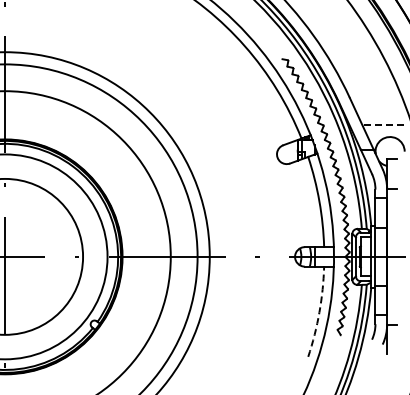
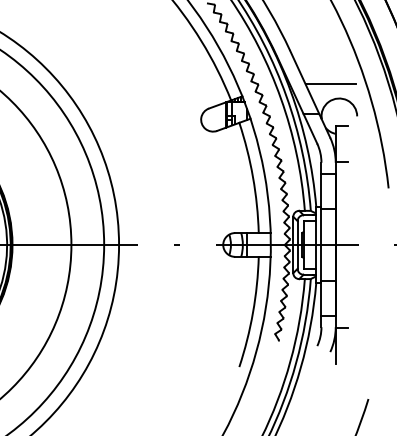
line: (383, 125) -> (331, 84), dashed -> solid
arc: (319, 312) -> (253, 312), dashed -> solid

